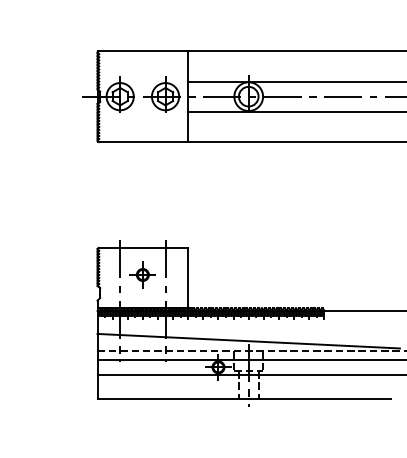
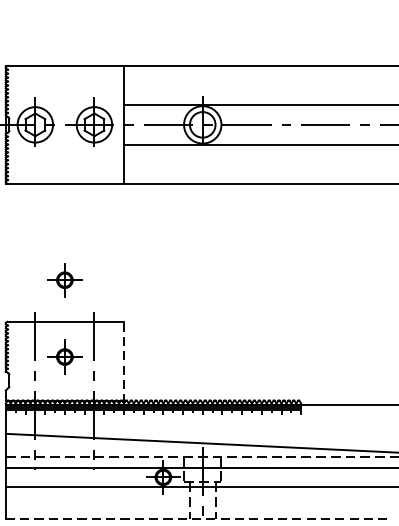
part: (142, 215) -> (64, 279), added
line: (188, 278) -> (124, 361), solid -> dashed
line: (244, 399) -> (197, 519), solid -> dashed

